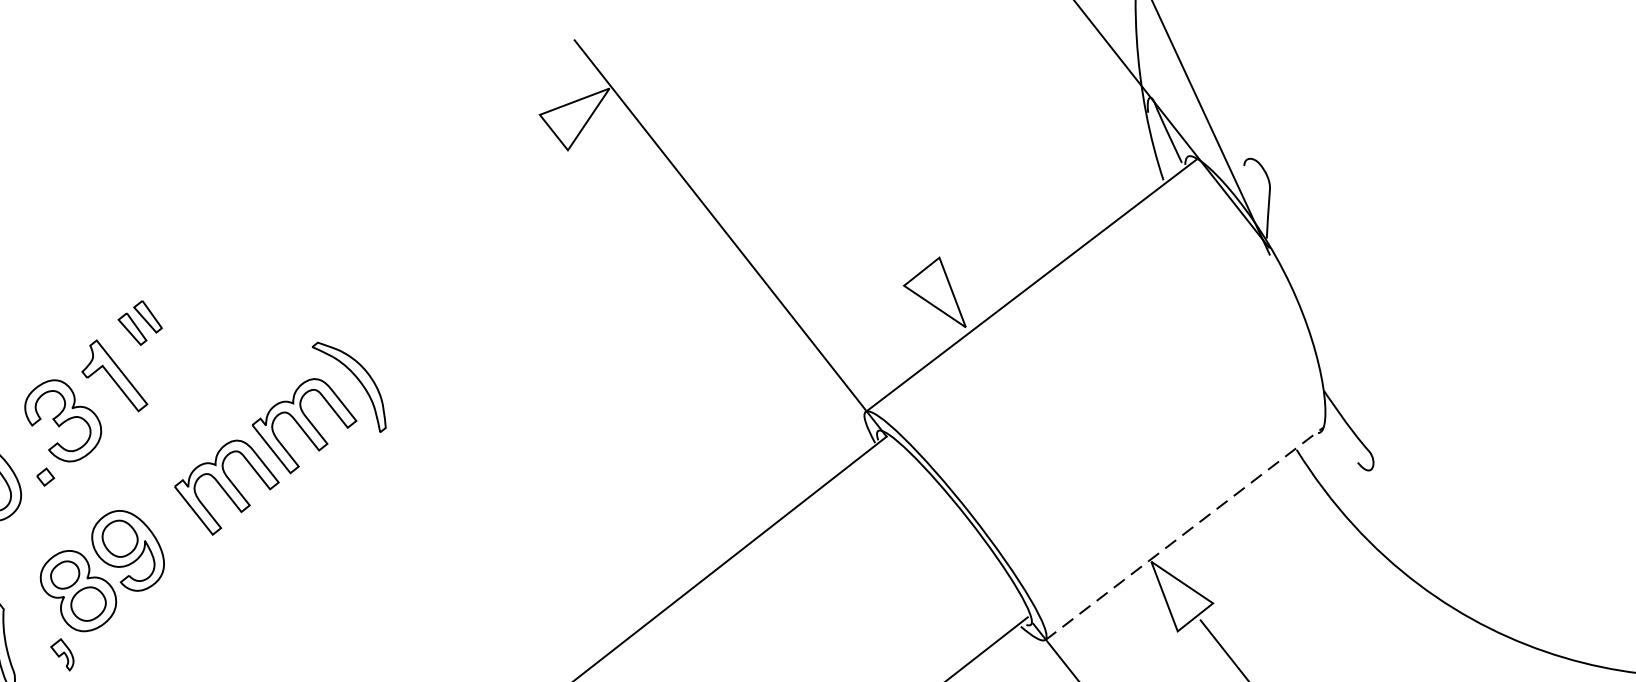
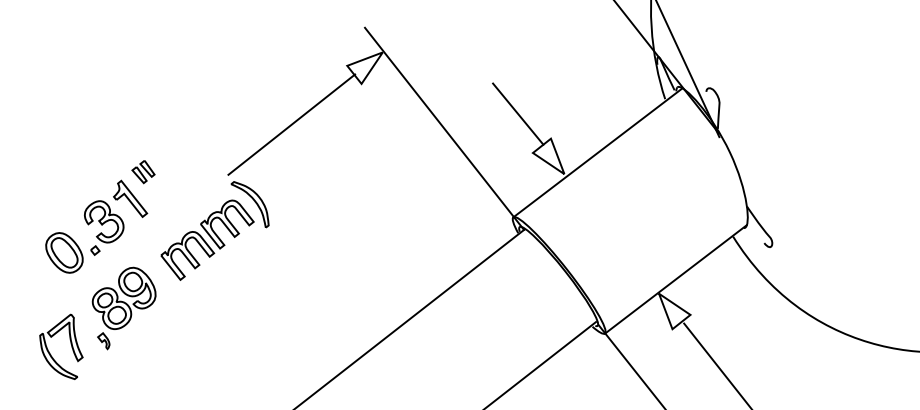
line: (875, 208) -> (518, 113), added
line: (430, 229) -> (291, 124), added
line: (1185, 533) -> (676, 279), dashed -> solid

